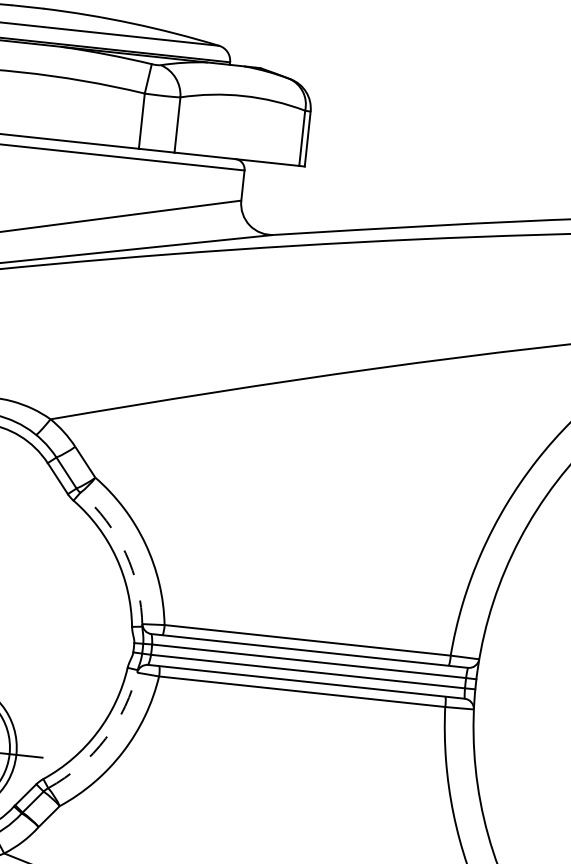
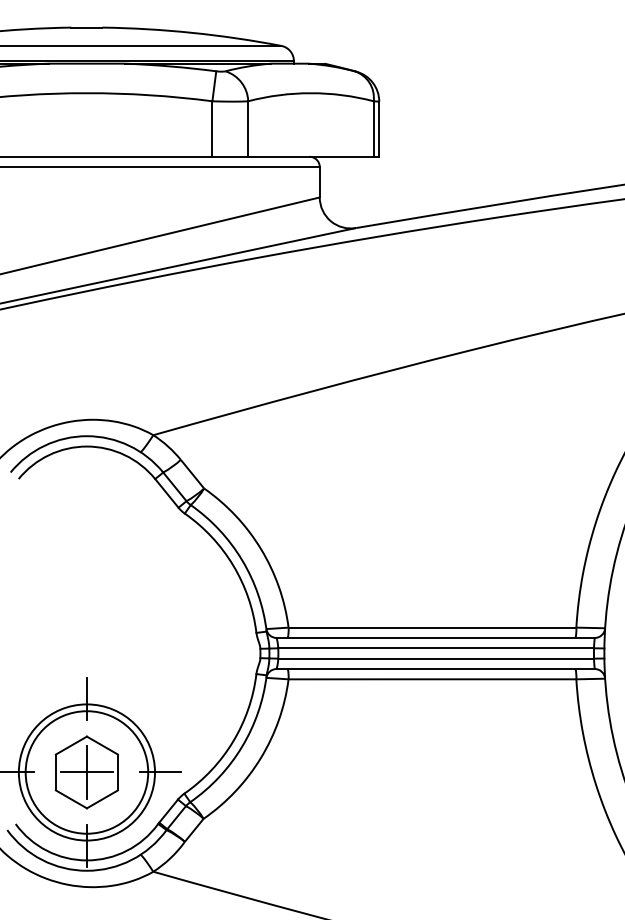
arc: (125, 553) -> (242, 560), dashed -> solid
arc: (106, 738) -> (242, 746), dashed -> solid

